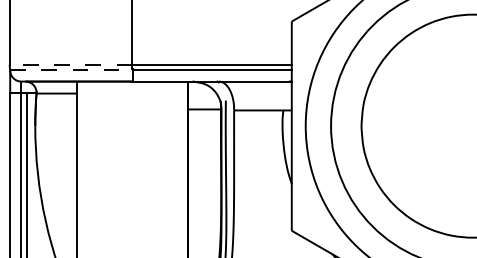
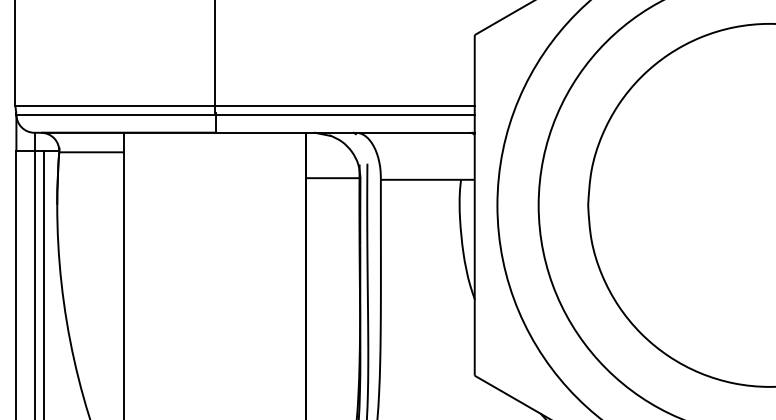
line: (70, 64) -> (114, 105), dashed -> solid
line: (72, 70) -> (117, 114), dashed -> solid

